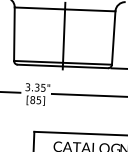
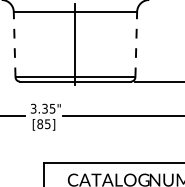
line: (14, 34) -> (14, 44), solid -> dashed
line: (113, 38) -> (136, 44), solid -> dashed

